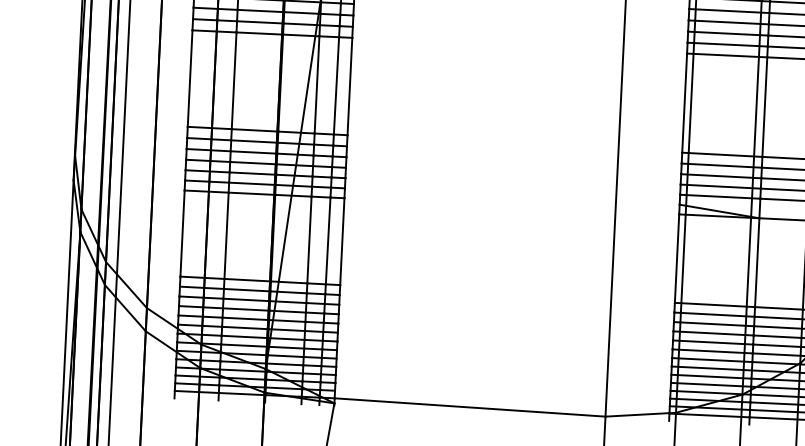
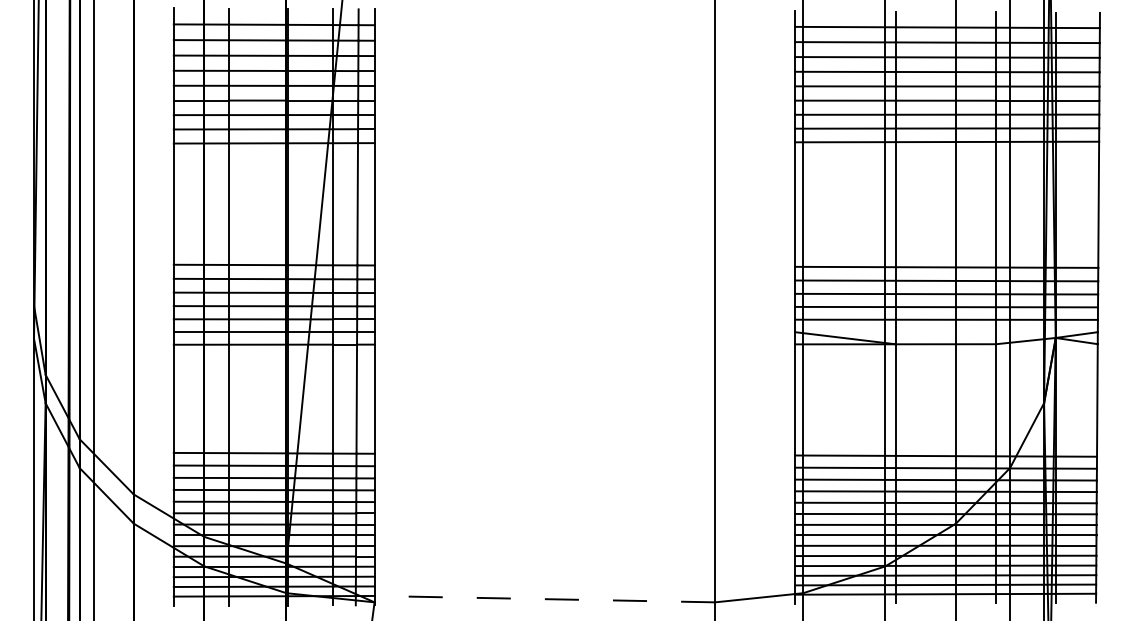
line: (469, 407) -> (544, 599), solid -> dashed

